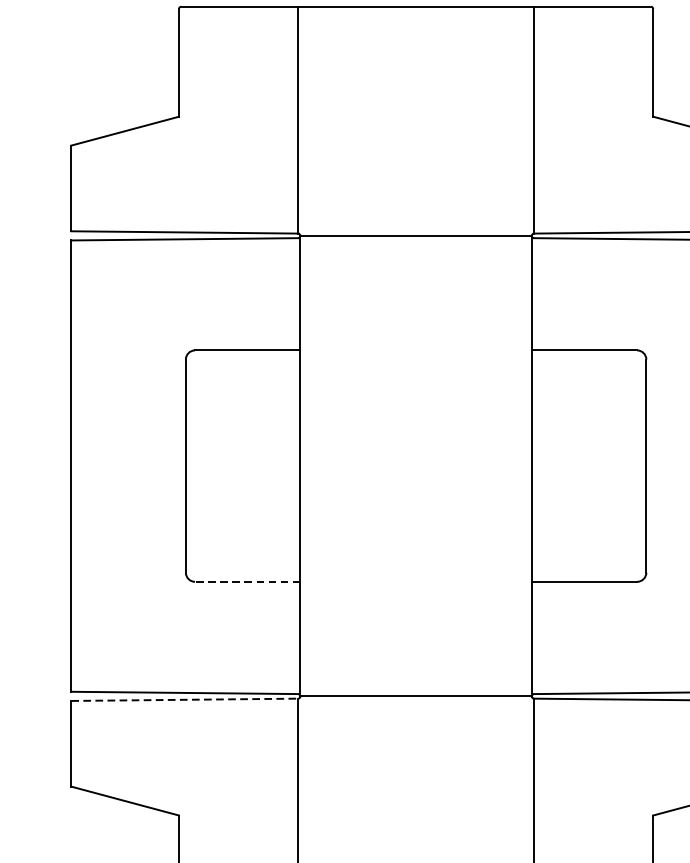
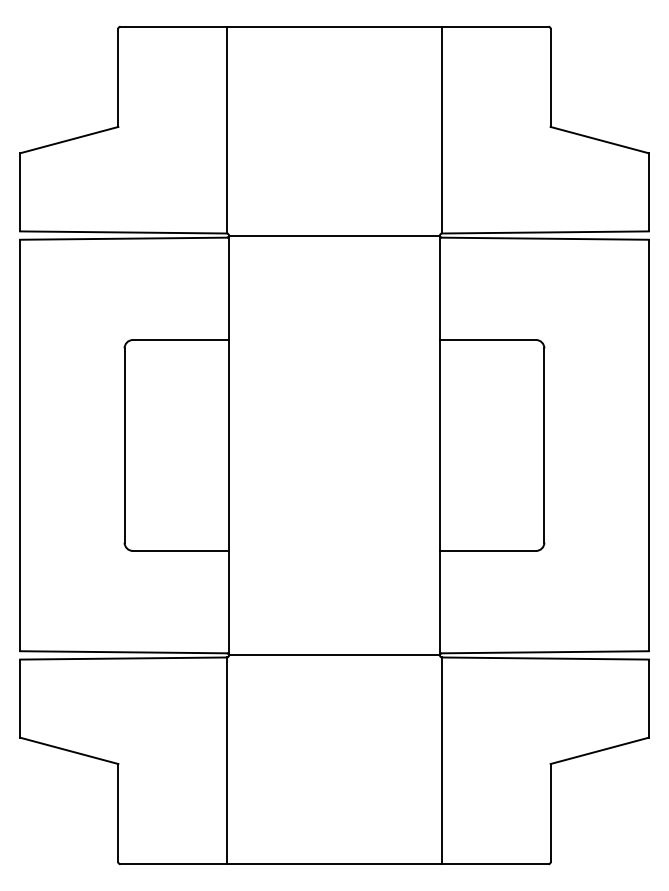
line: (247, 581) -> (180, 550), dashed -> solid
line: (185, 699) -> (124, 658), dashed -> solid

